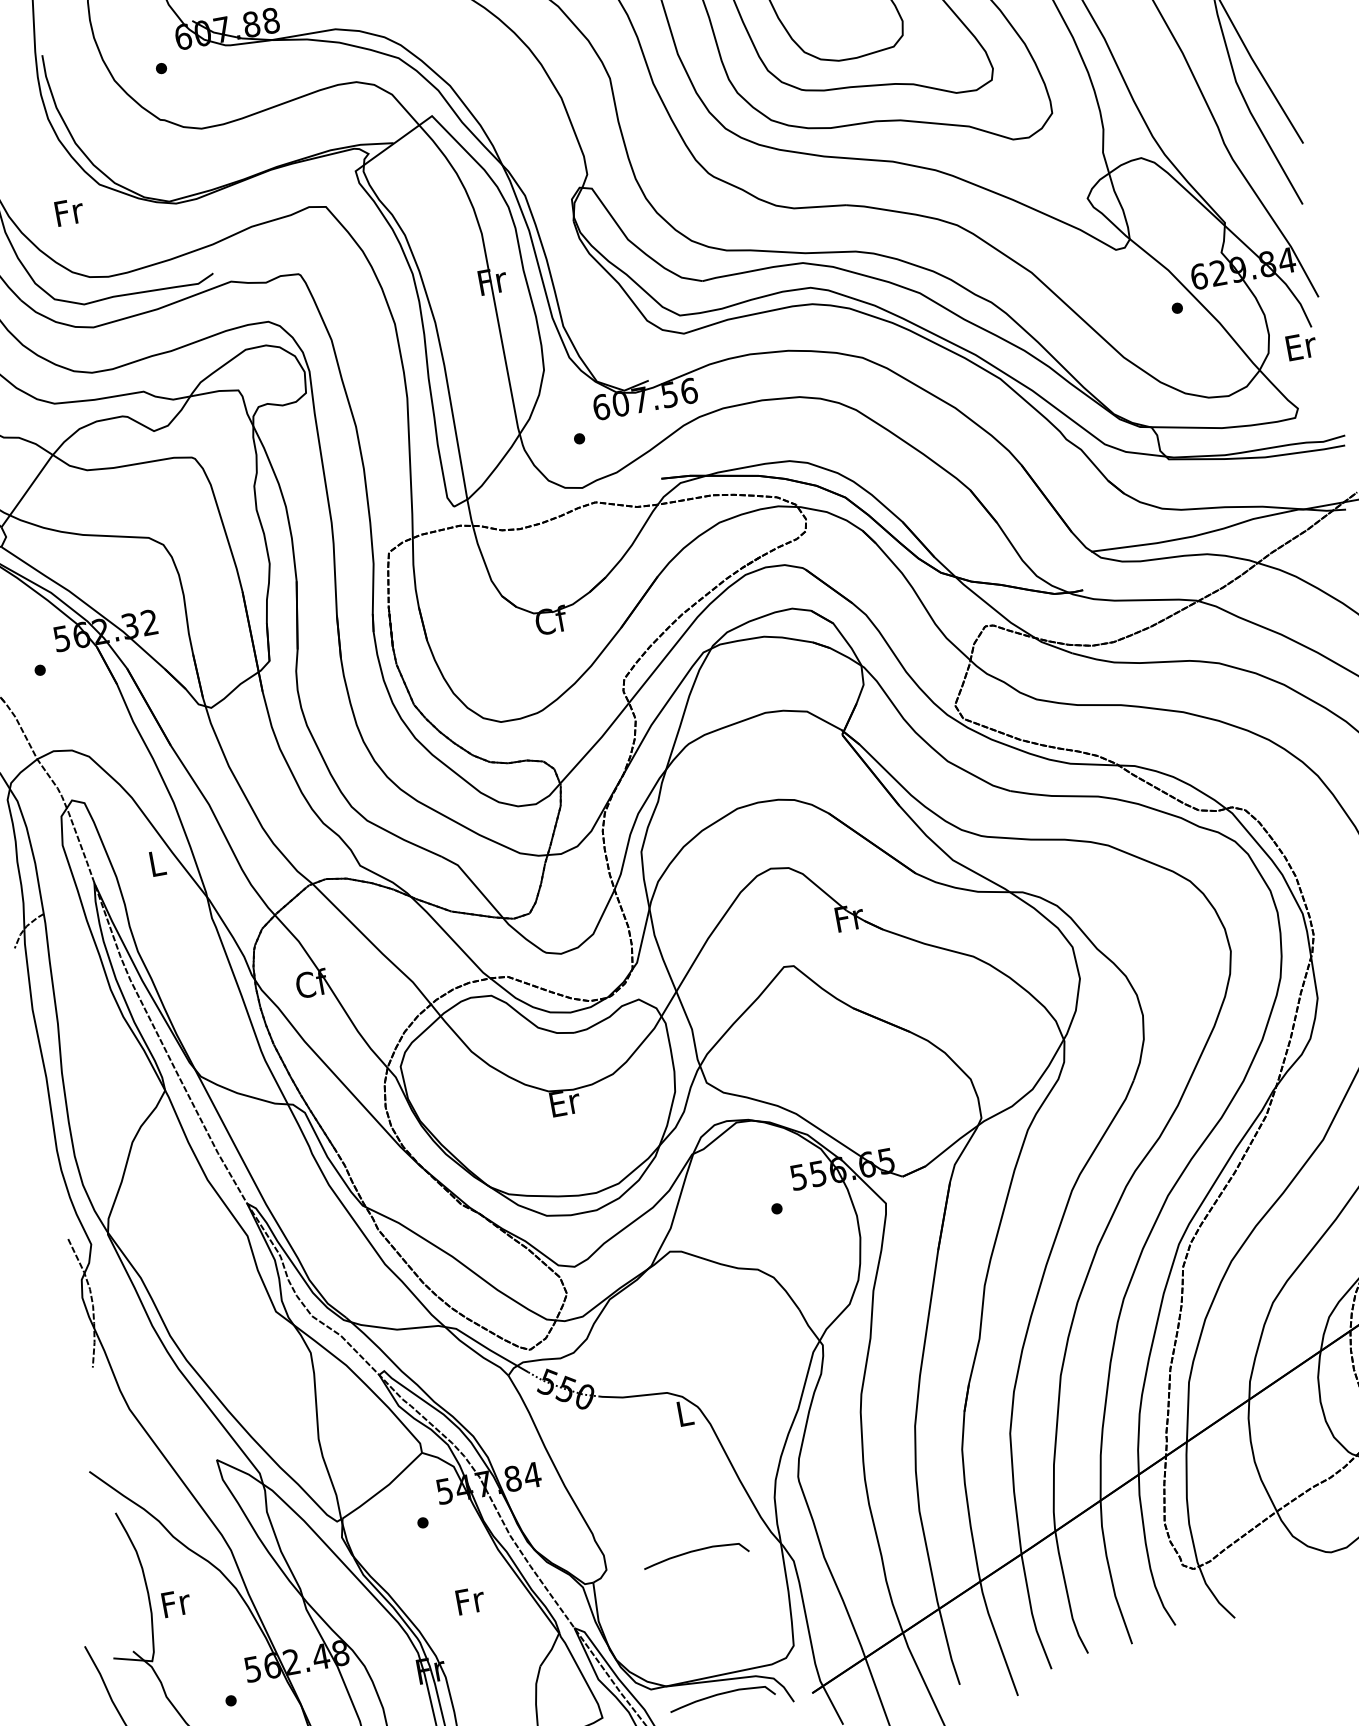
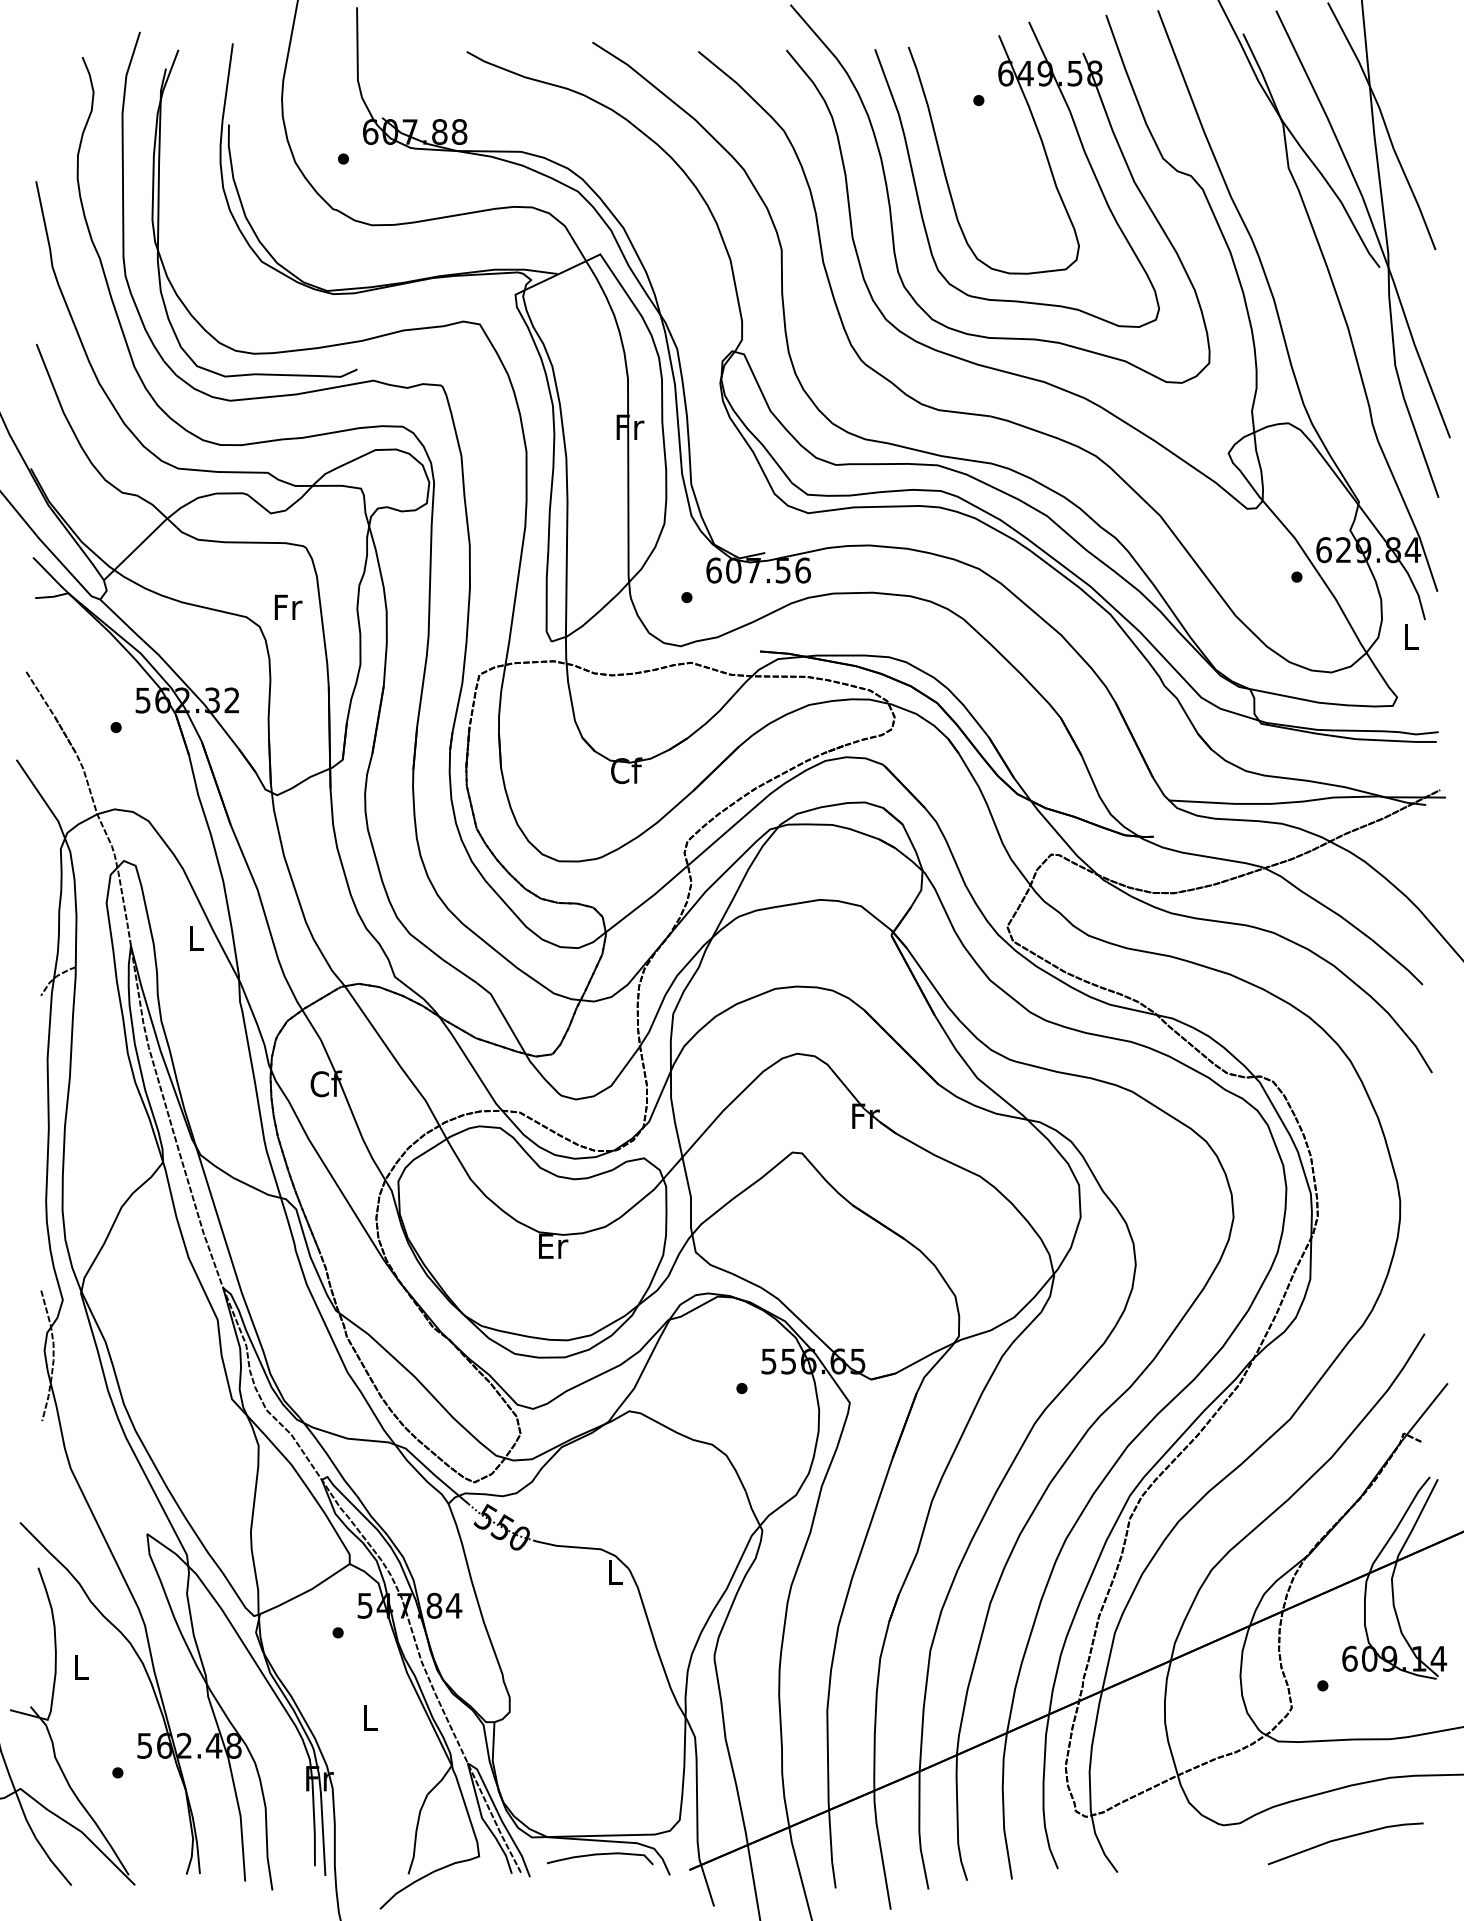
text: (69, 211) -> (288, 606), moved
text: (1301, 346) -> (1411, 636), Er -> L
curve: (694, 1552) -> (599, 1710), removed
text: (470, 1600) -> (370, 1717), Fr -> L
text: (175, 1602) -> (81, 1666), Fr -> L

